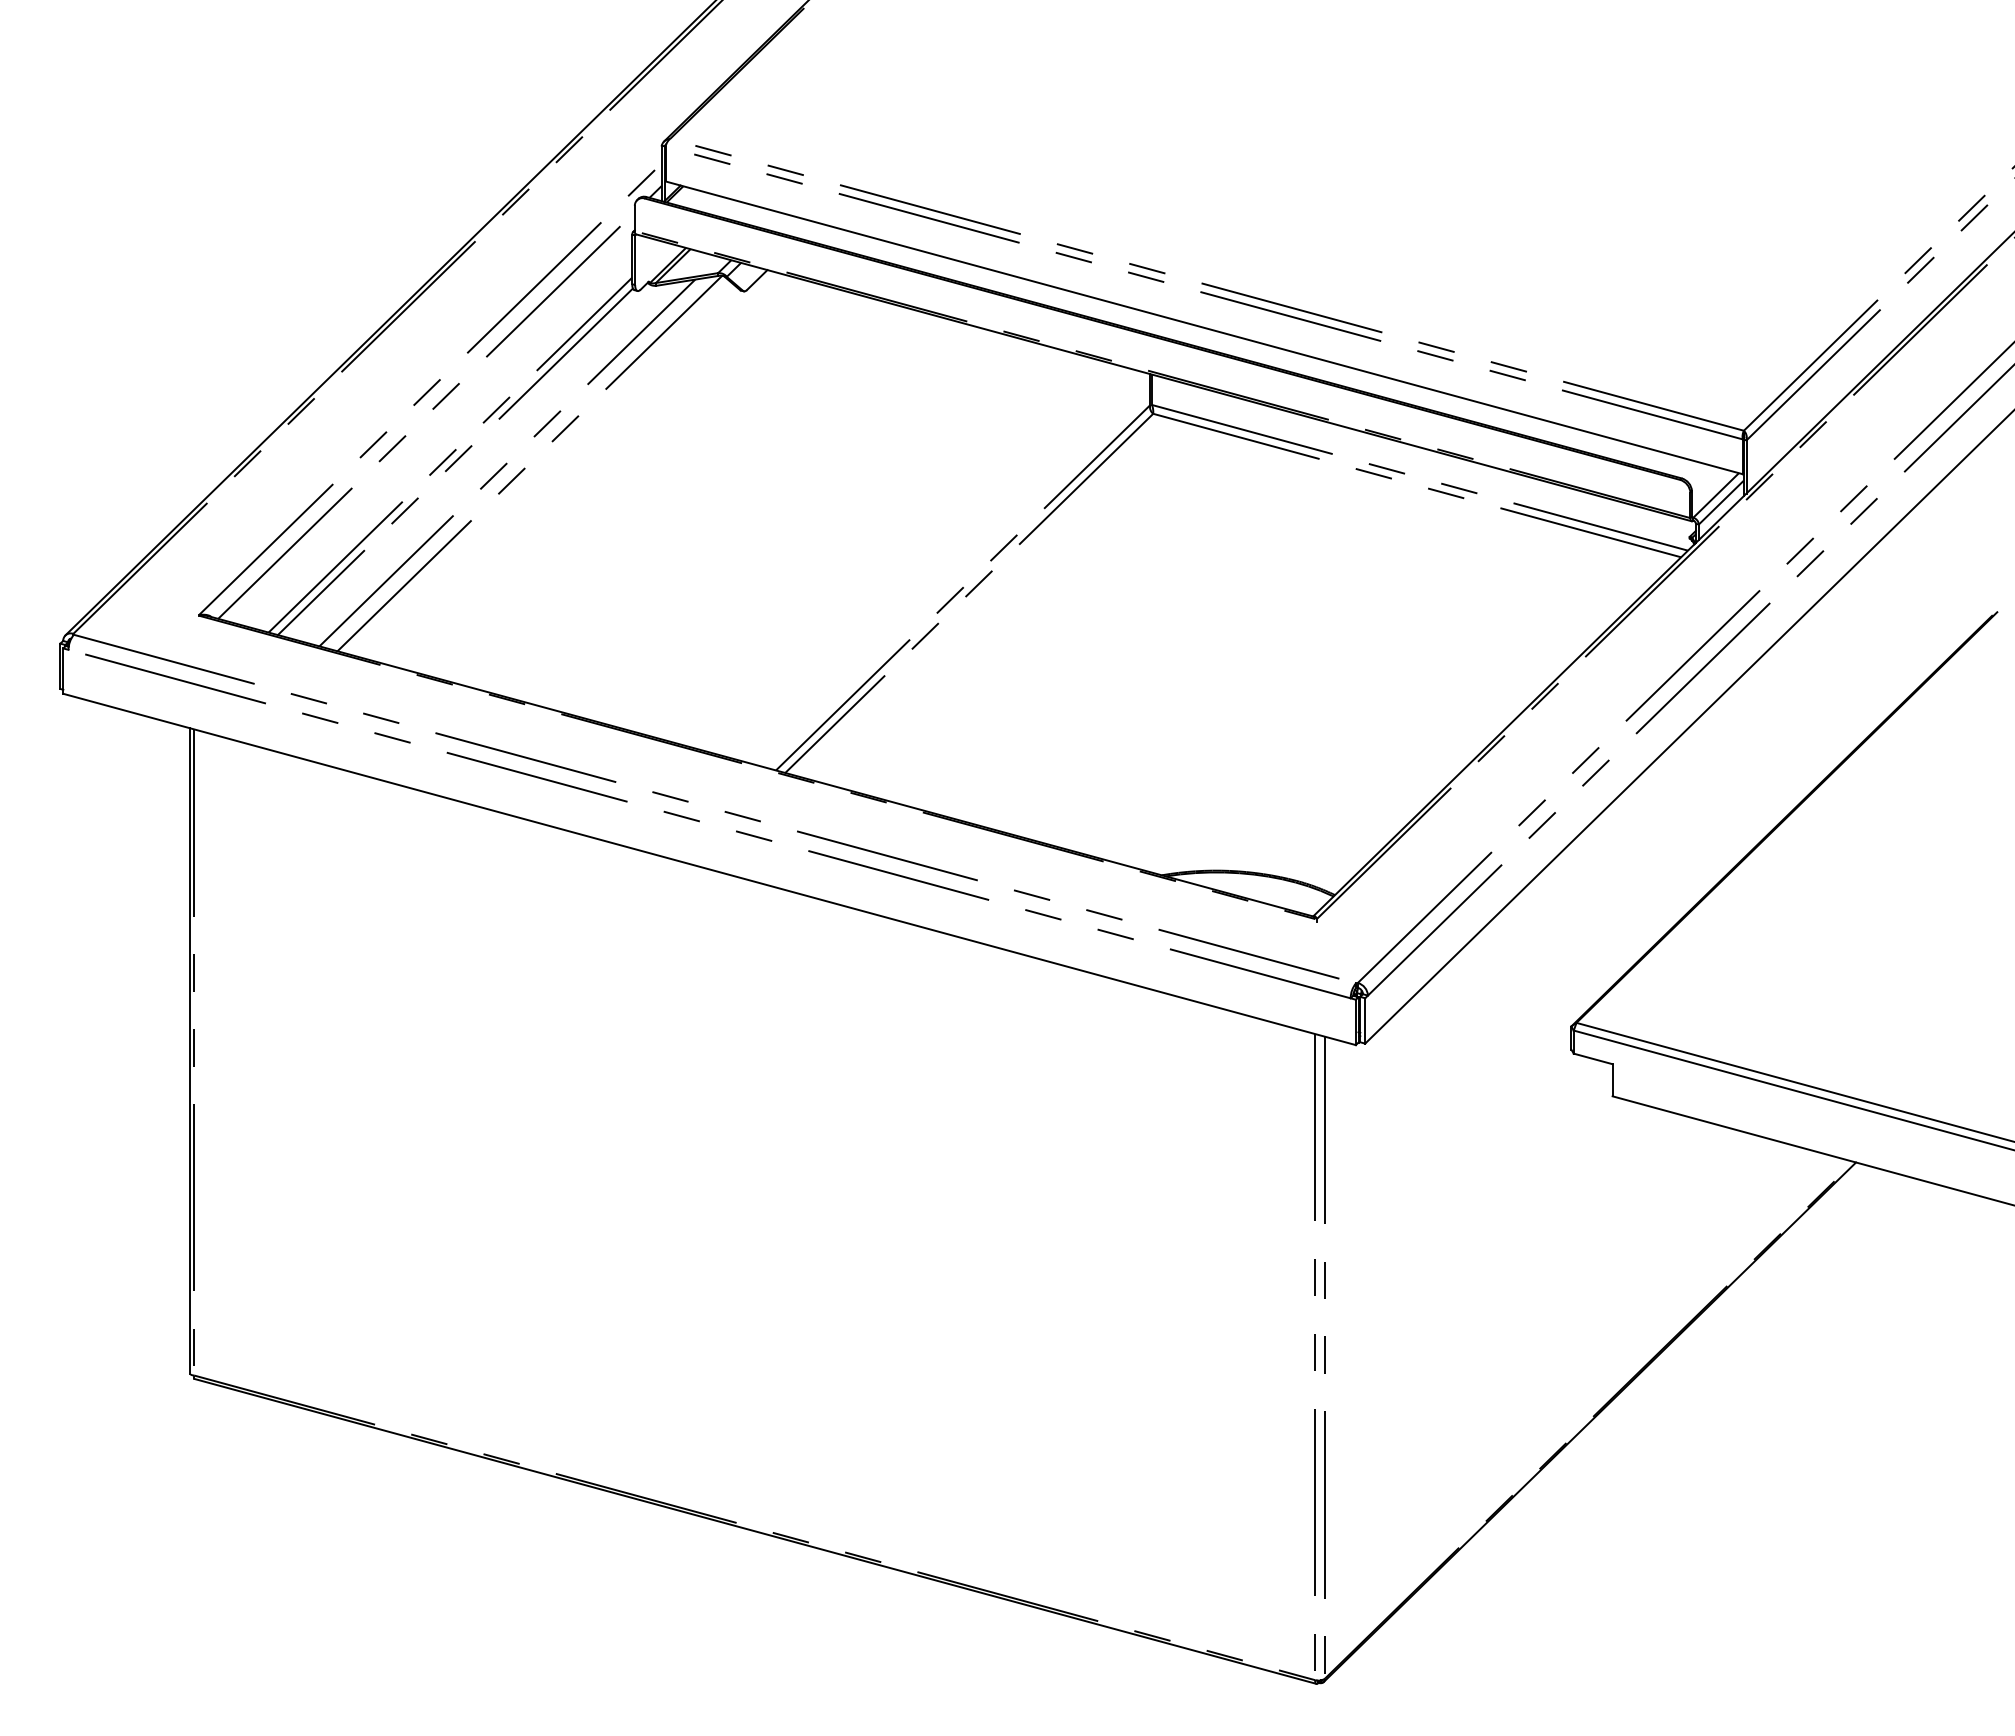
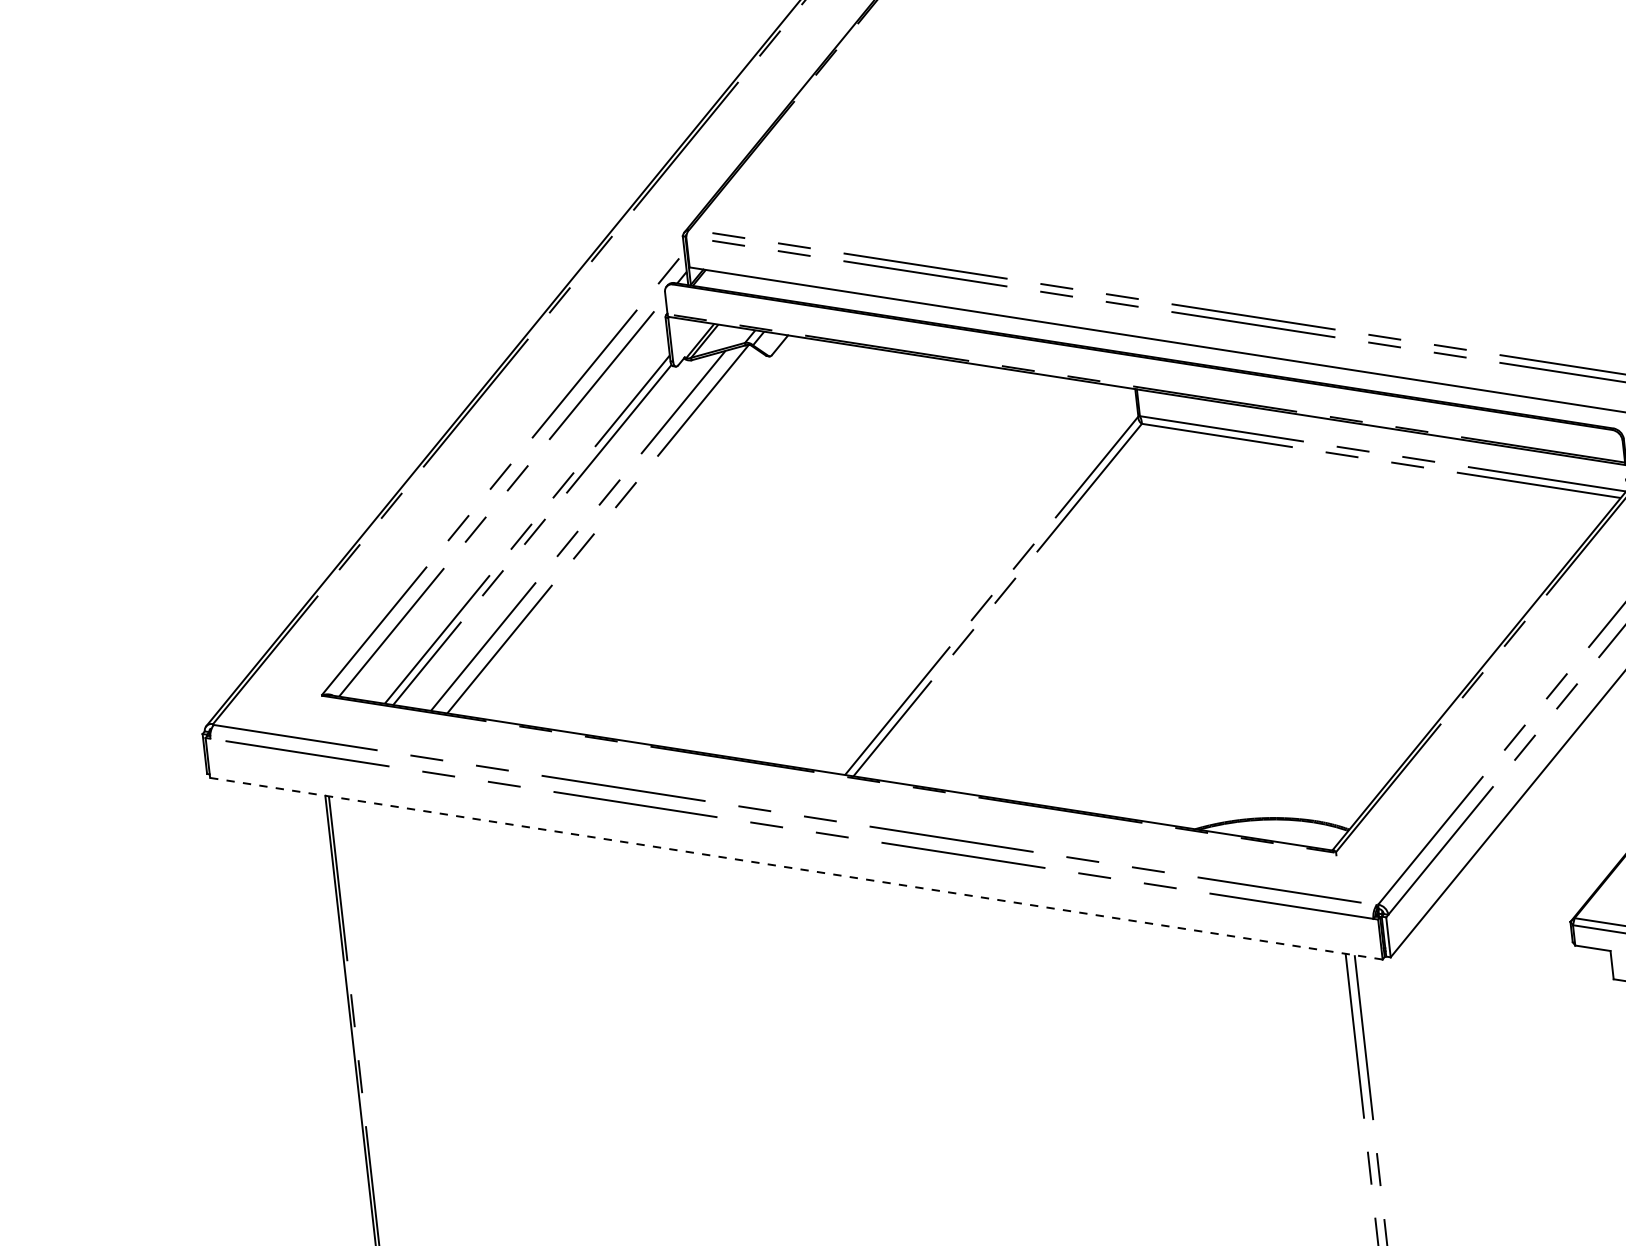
line: (709, 869) -> (796, 868), solid -> dashed

